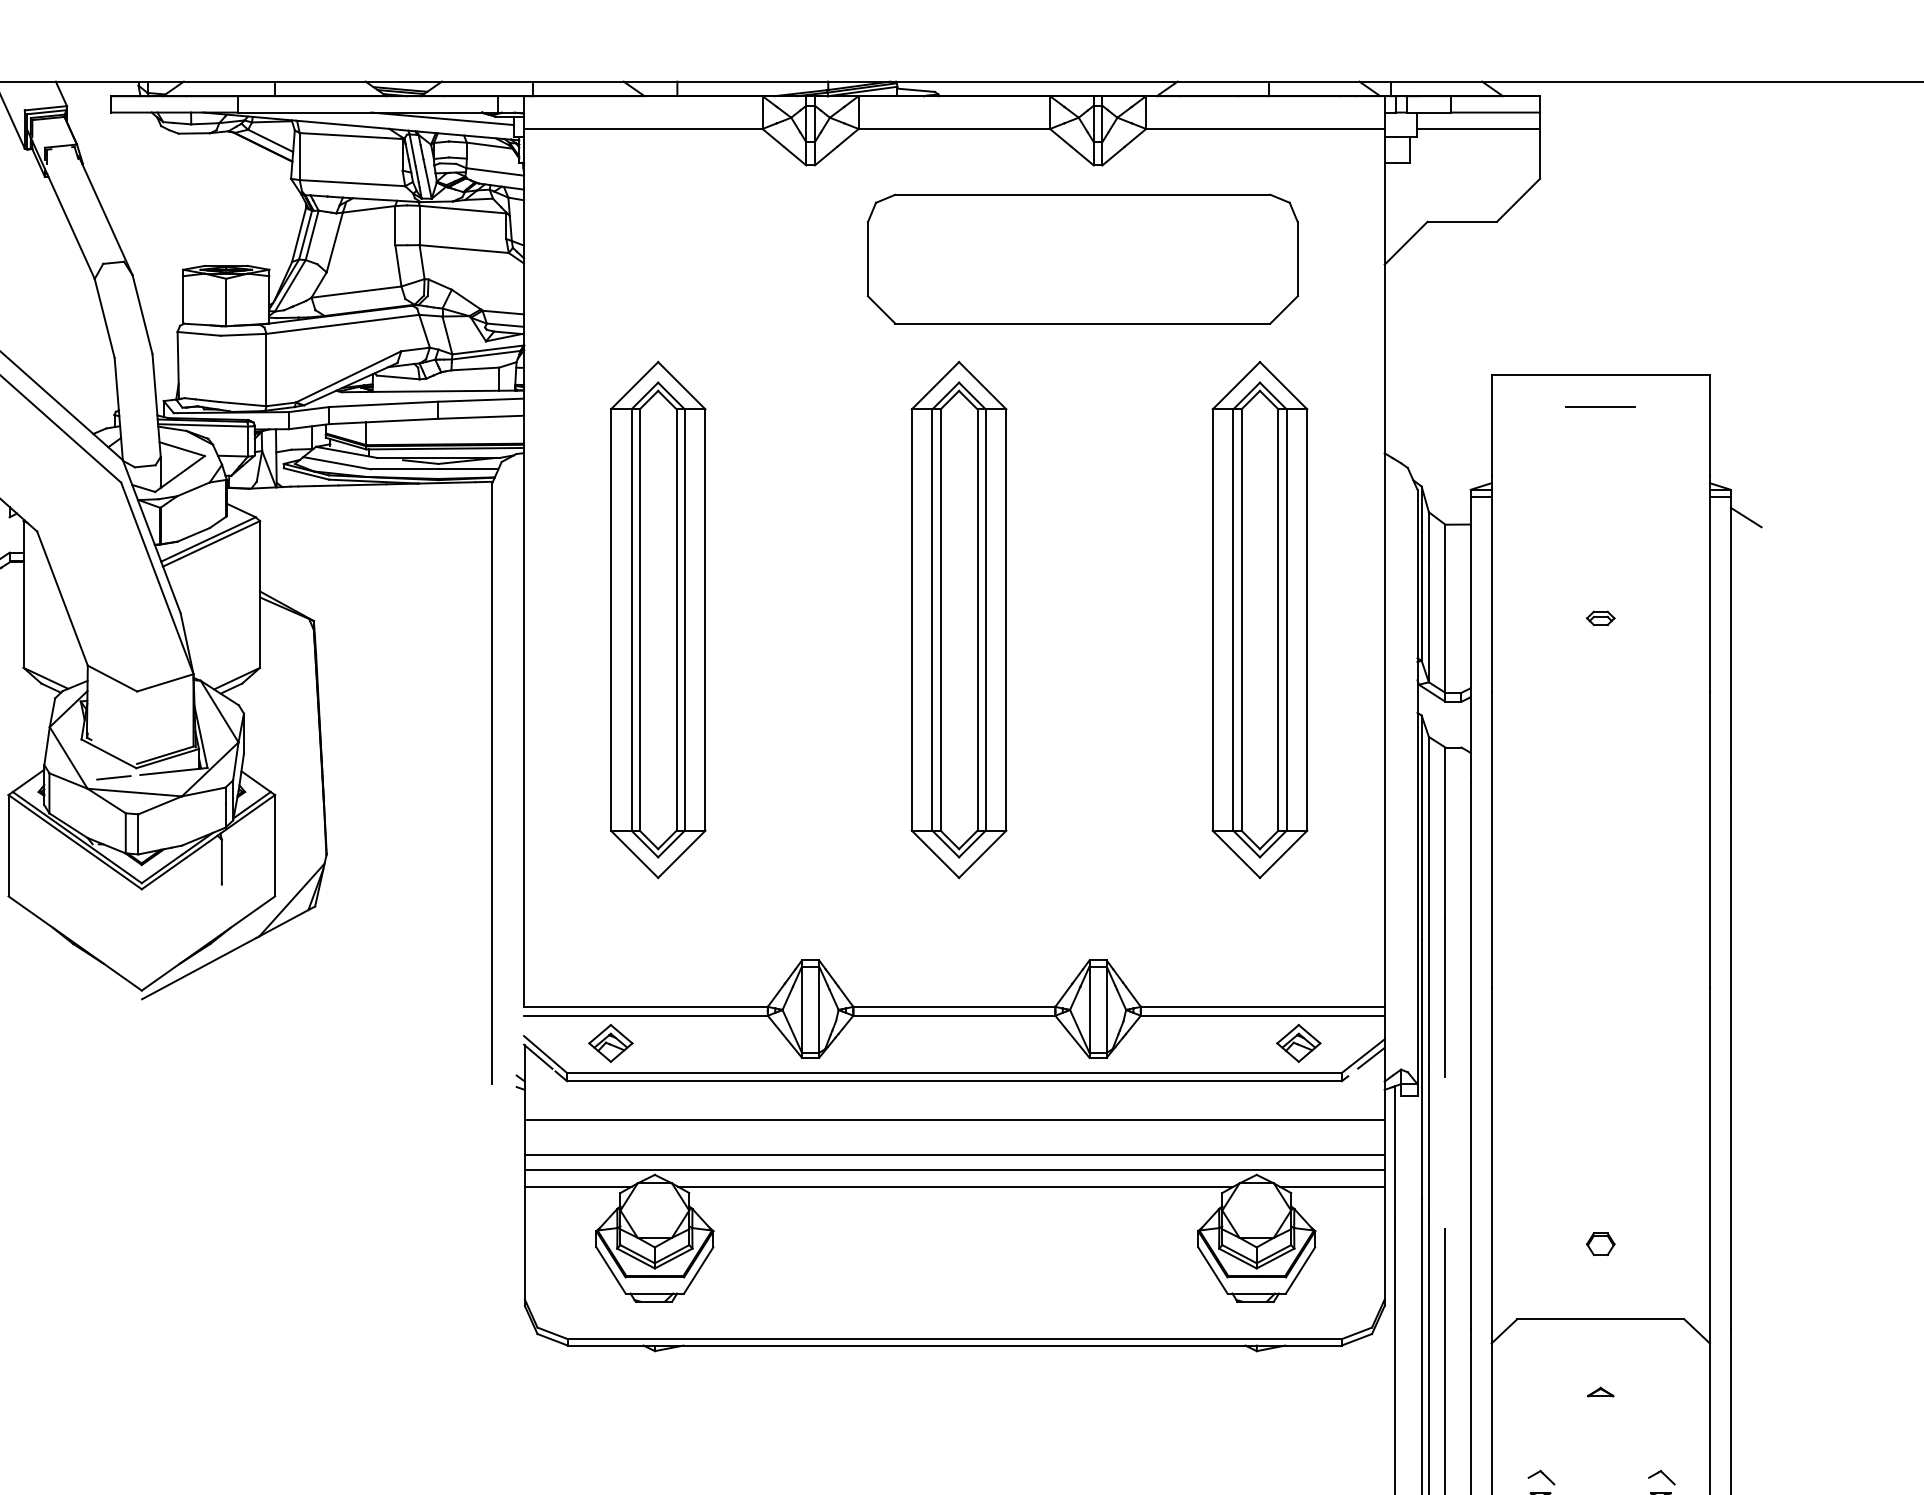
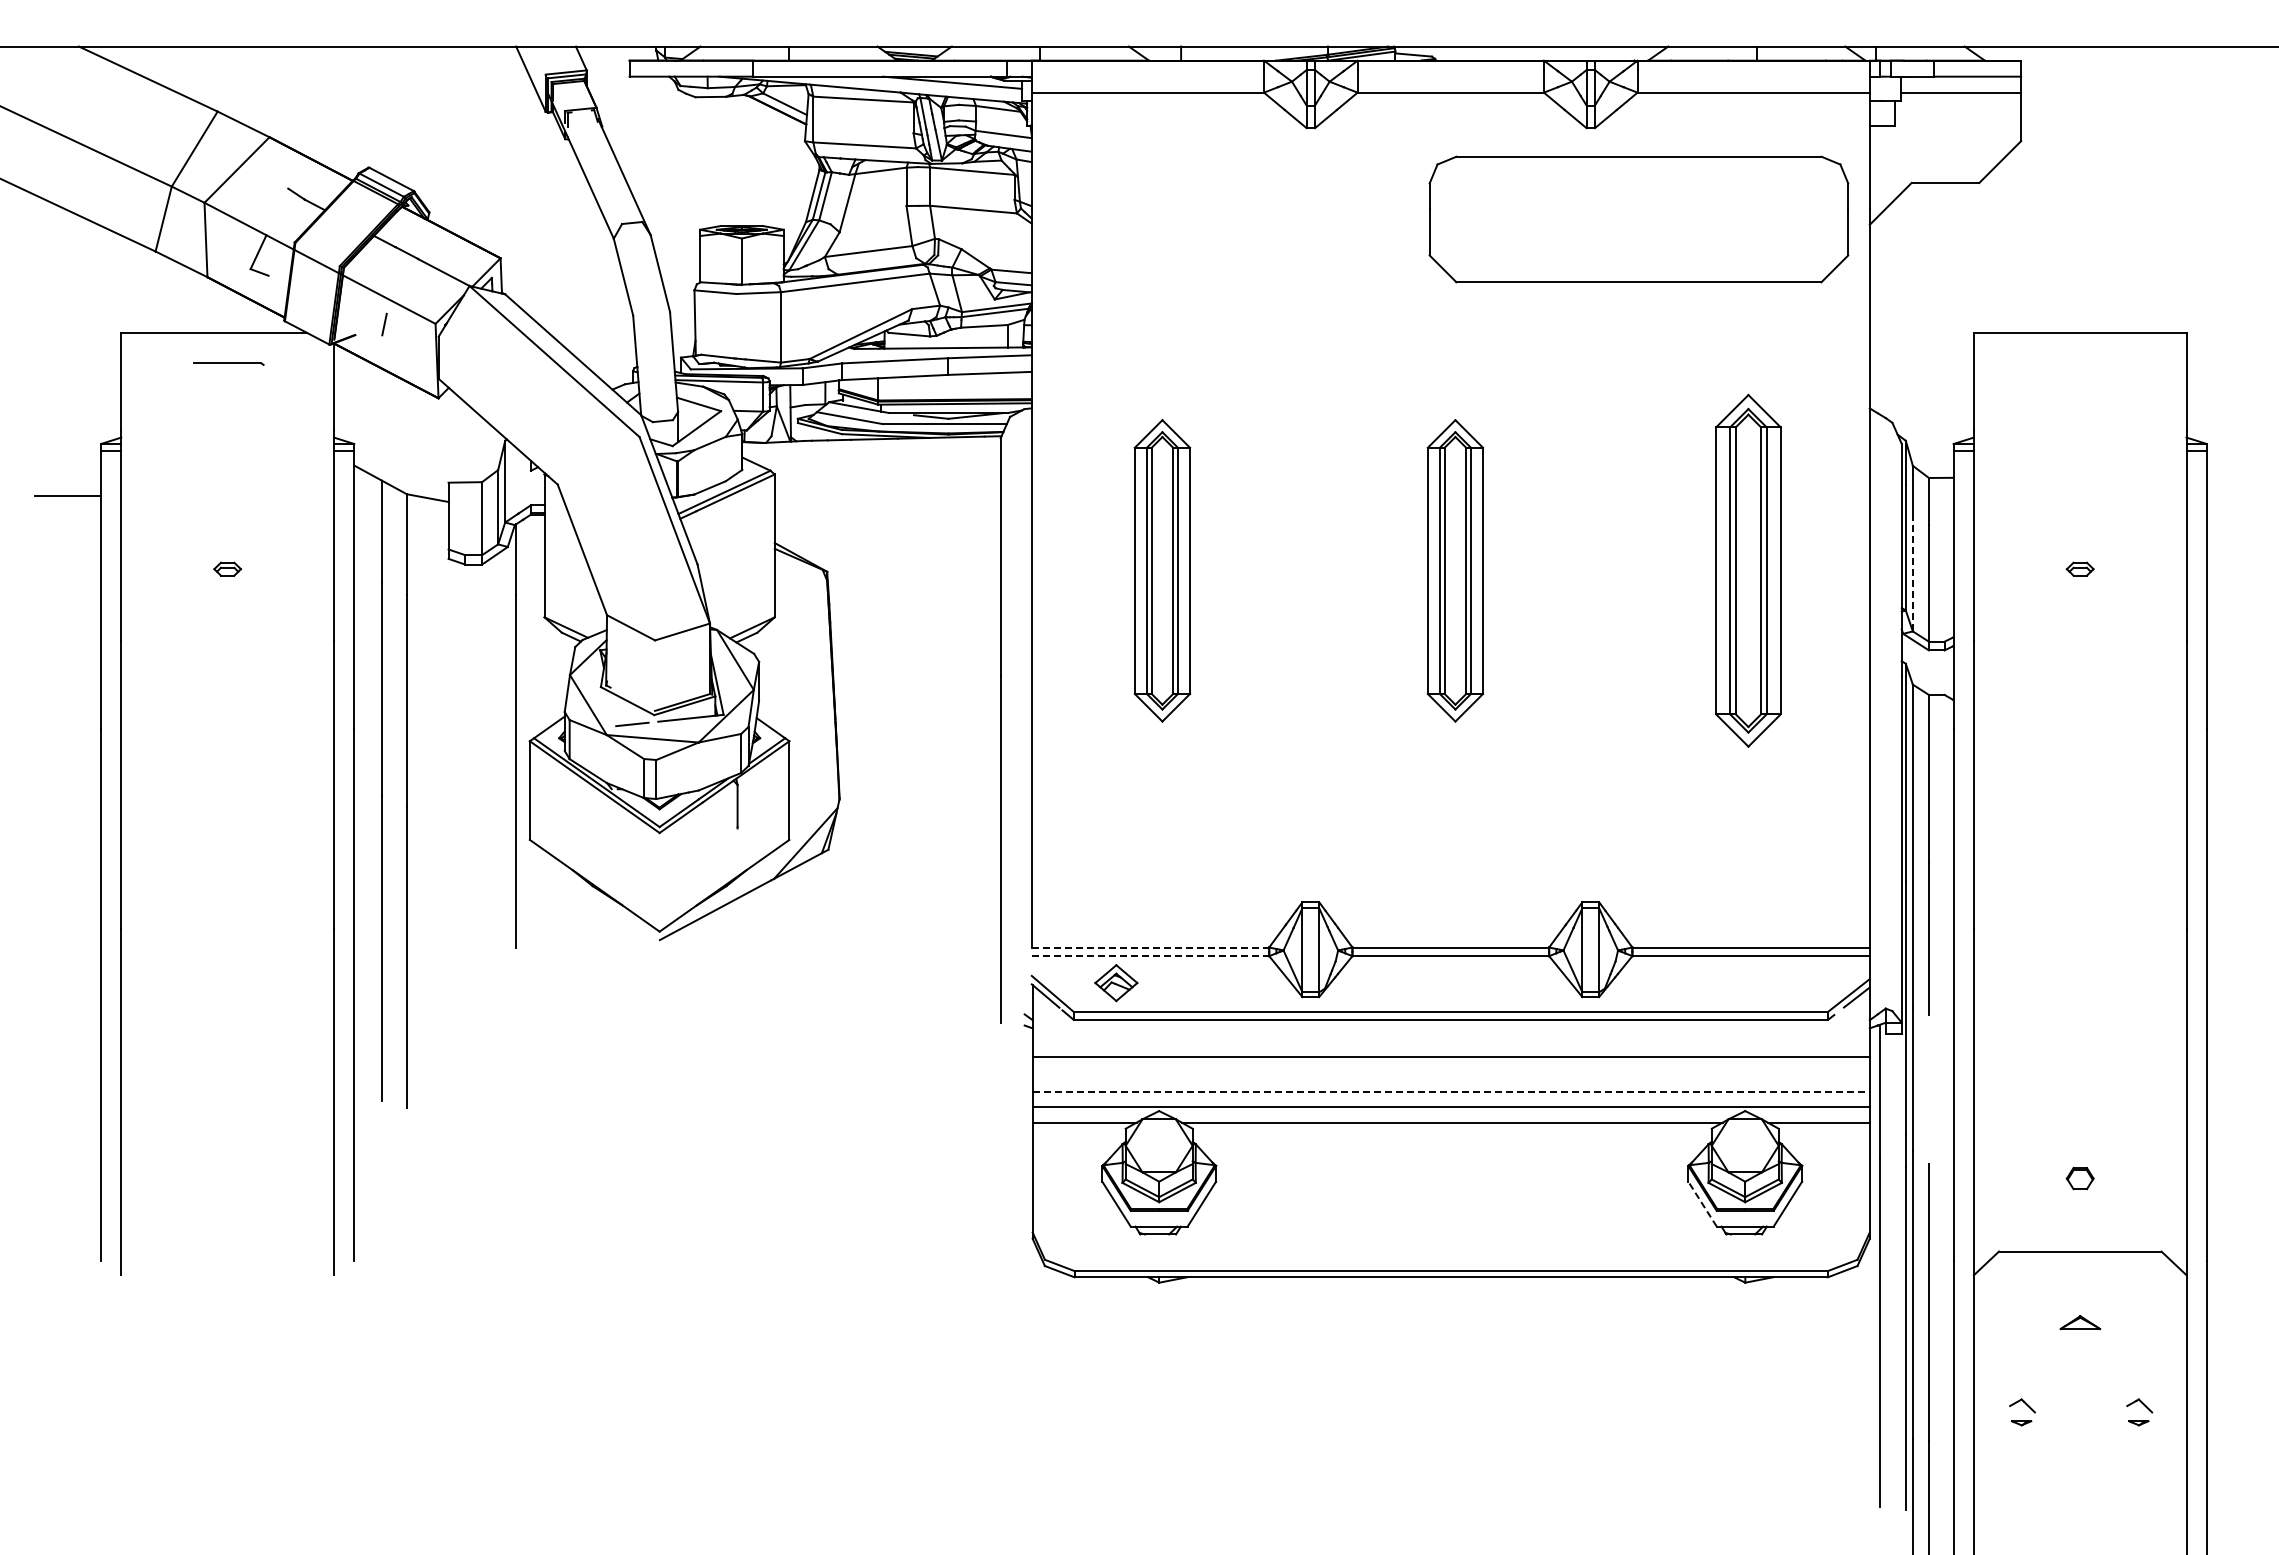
part: (1082, 259) -> (1638, 219), moved
line: (1600, 407) -> (2079, 363), removed
line: (1745, 517) -> (2221, 470), removed
part: (658, 619) -> (1162, 570), size x0.6
part: (959, 619) -> (1455, 570), size x0.6
part: (1260, 619) -> (1748, 570), size x0.7
line: (1428, 621) -> (1912, 572), solid -> dashed
line: (645, 1006) -> (1150, 947), solid -> dashed
line: (645, 1016) -> (1150, 956), solid -> dashed
part: (1299, 1043) -> (1786, 983), removed
line: (955, 1154) -> (1451, 1091), solid -> dashed
line: (1212, 1270) -> (1702, 1204), solid -> dashed
part: (1600, 1392) -> (2079, 1322), size x1.6

